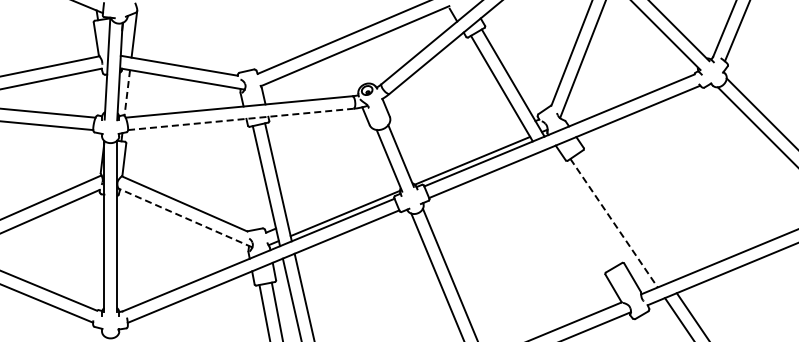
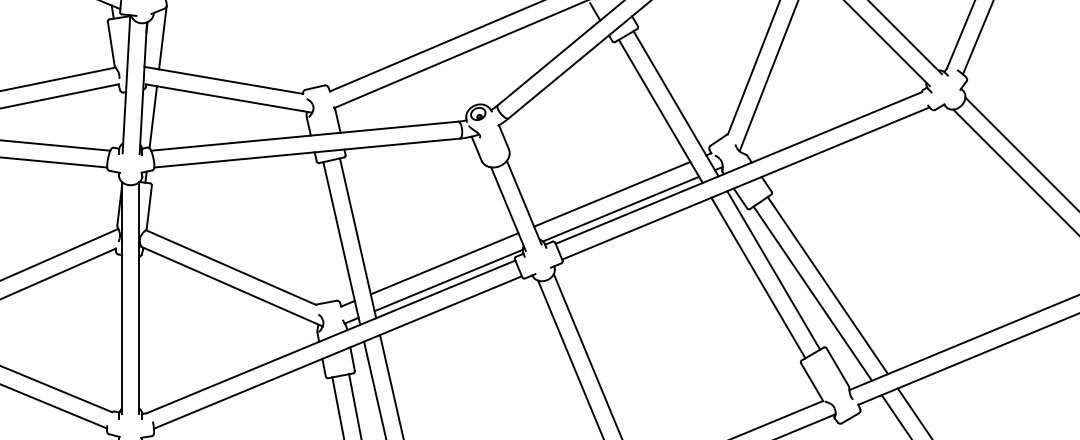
line: (127, 93) -> (153, 117), dashed -> solid
line: (241, 119) -> (308, 153), dashed -> solid
line: (465, 149) -> (611, 193), added
line: (341, 200) -> (443, 262), added
line: (584, 205) -> (772, 269), added
line: (573, 211) -> (757, 277), added
line: (624, 216) -> (826, 284), added
line: (184, 217) -> (230, 285), dashed -> solid
line: (614, 223) -> (813, 294), dashed -> solid

